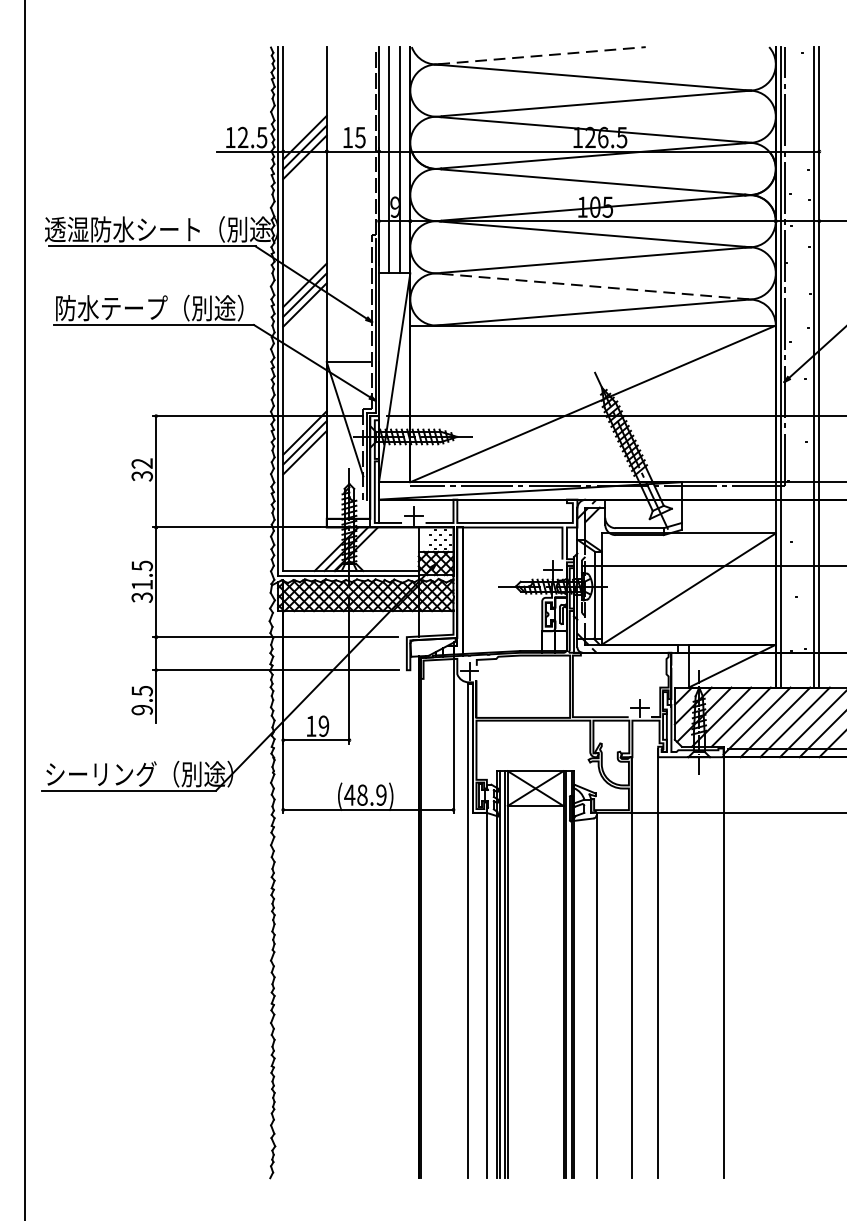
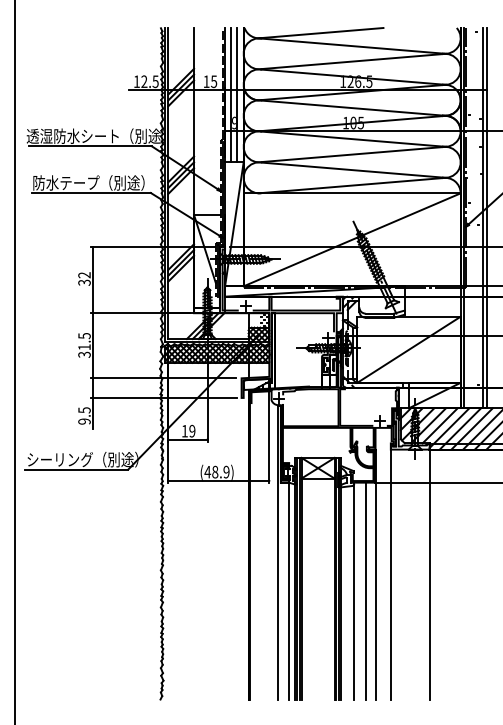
line: (541, 56) -> (321, 33), dashed -> solid
line: (596, 287) -> (354, 170), dashed -> solid
line: (617, 994) -> (366, 590), added

